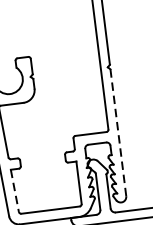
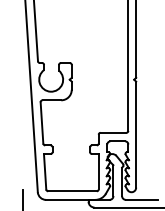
line: (118, 132) -> (136, 134), dashed -> solid
line: (15, 190) -> (45, 171), dashed -> solid

